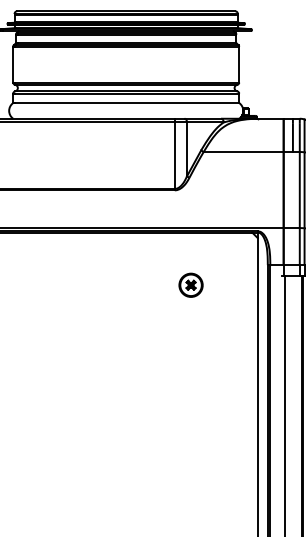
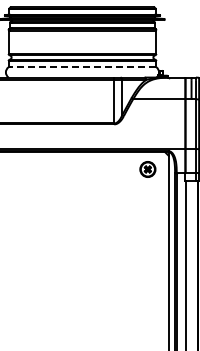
line: (126, 103) -> (82, 67), solid -> dashed
part: (190, 285) -> (147, 169), moved

